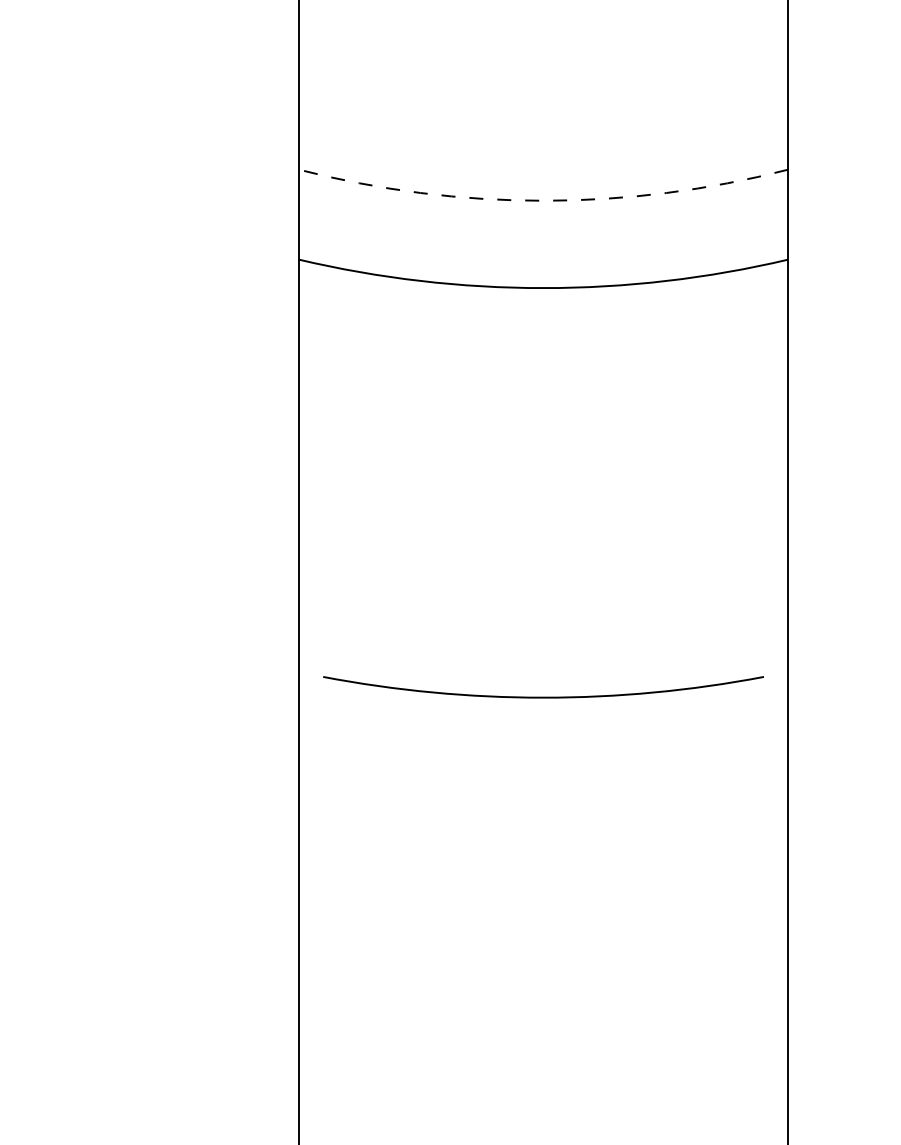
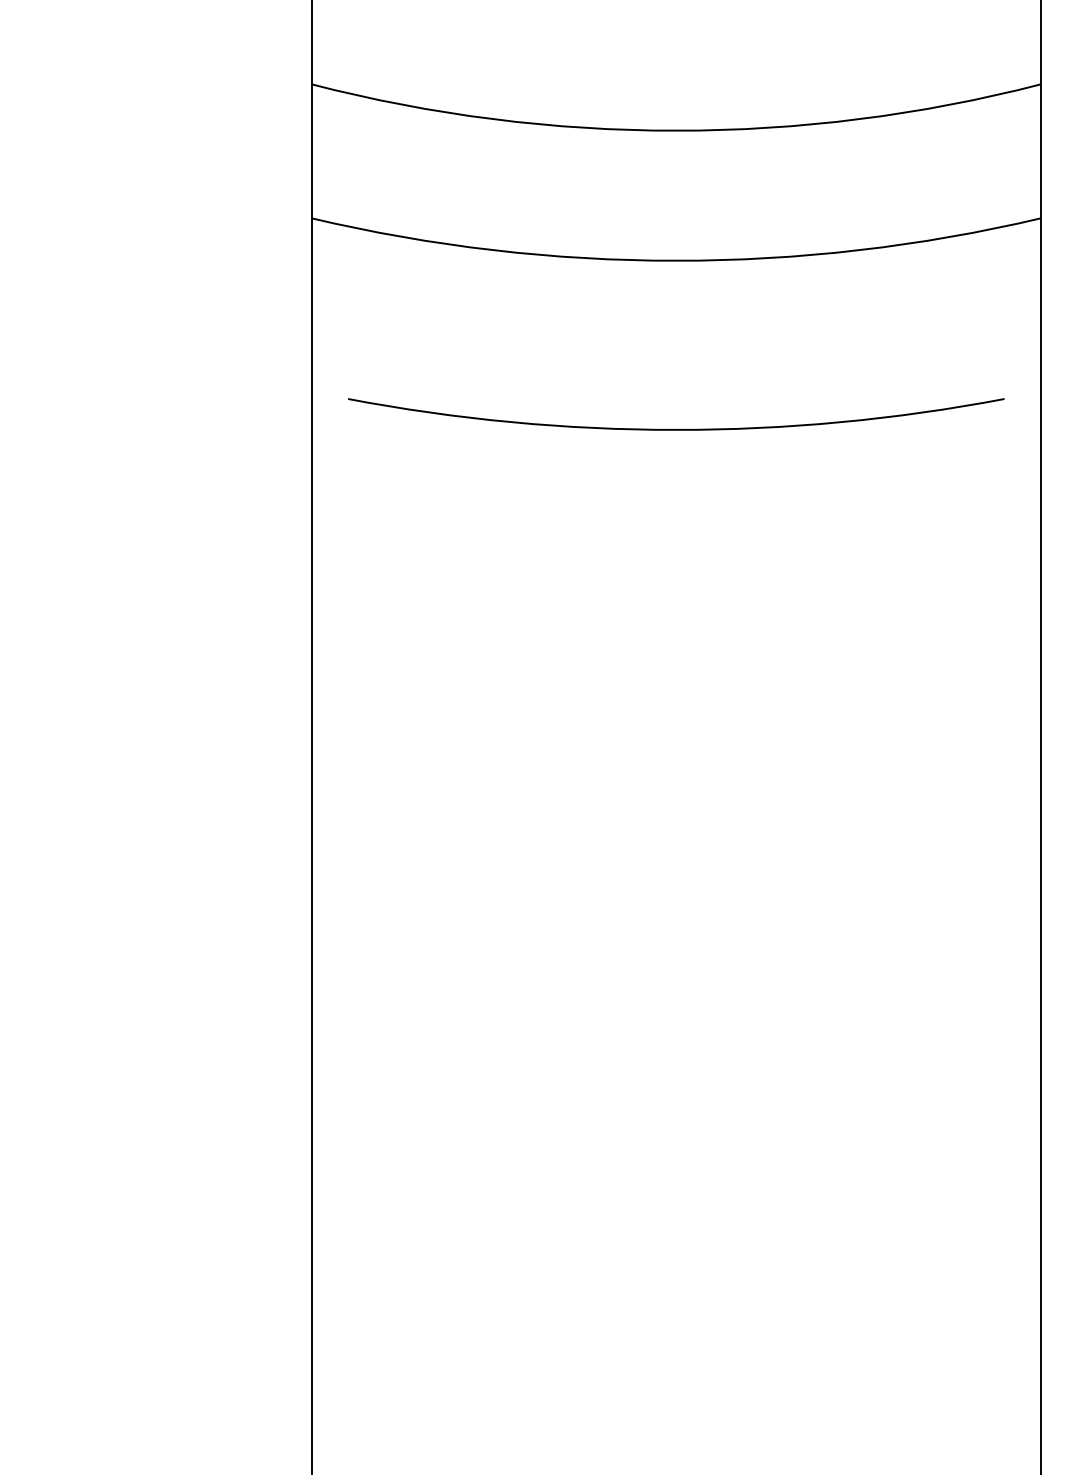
arc: (543, 200) -> (676, 130), dashed -> solid
arc: (543, 696) -> (676, 428), moved

